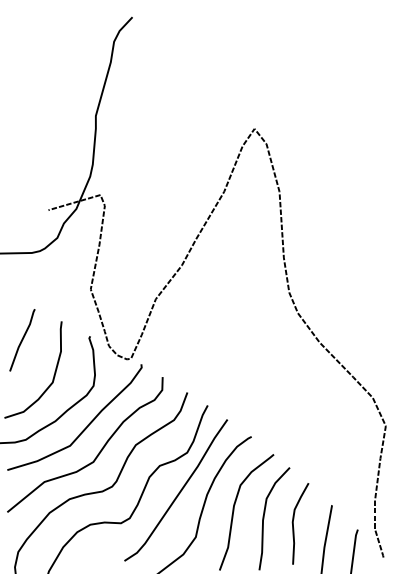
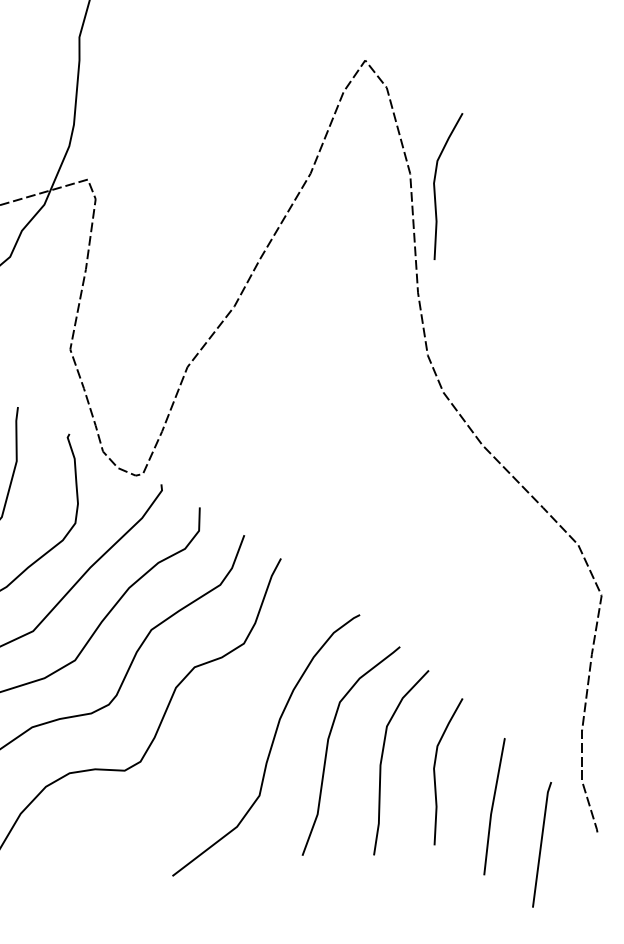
curve: (293, 198) -> (435, 185), added
curve: (178, 492) -> (228, 715), removed

